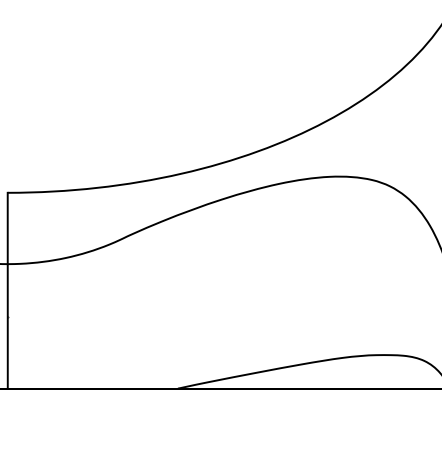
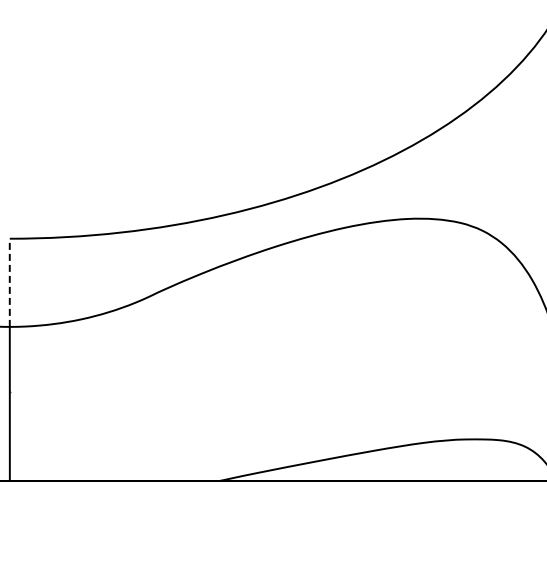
line: (7, 228) -> (9, 282), solid -> dashed

